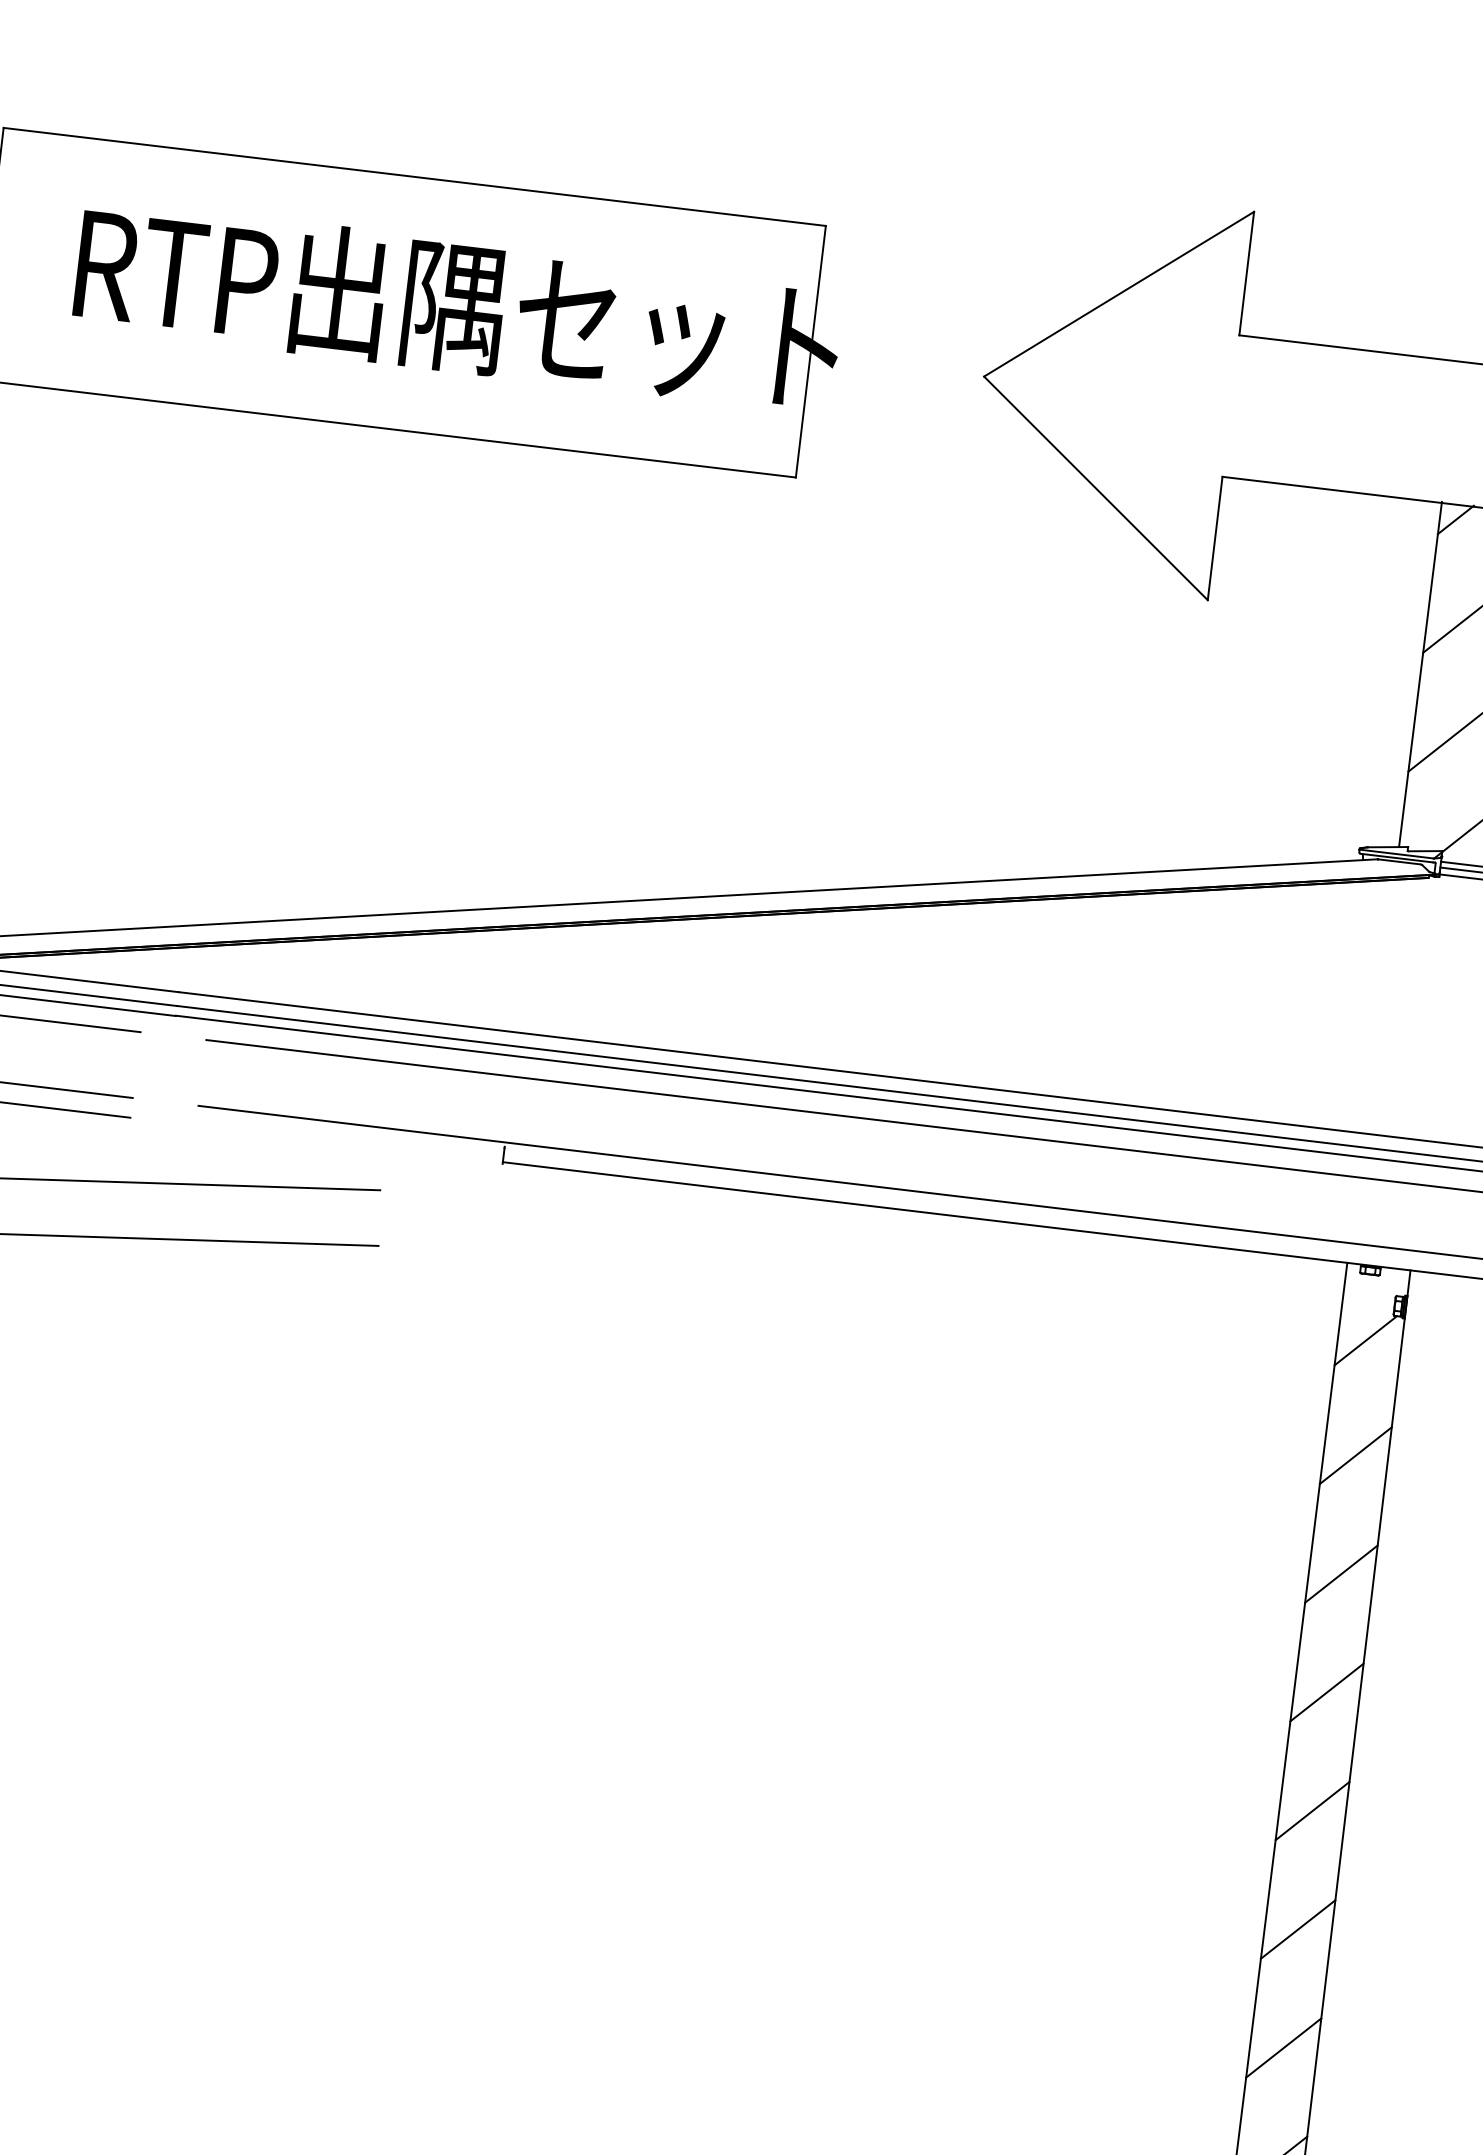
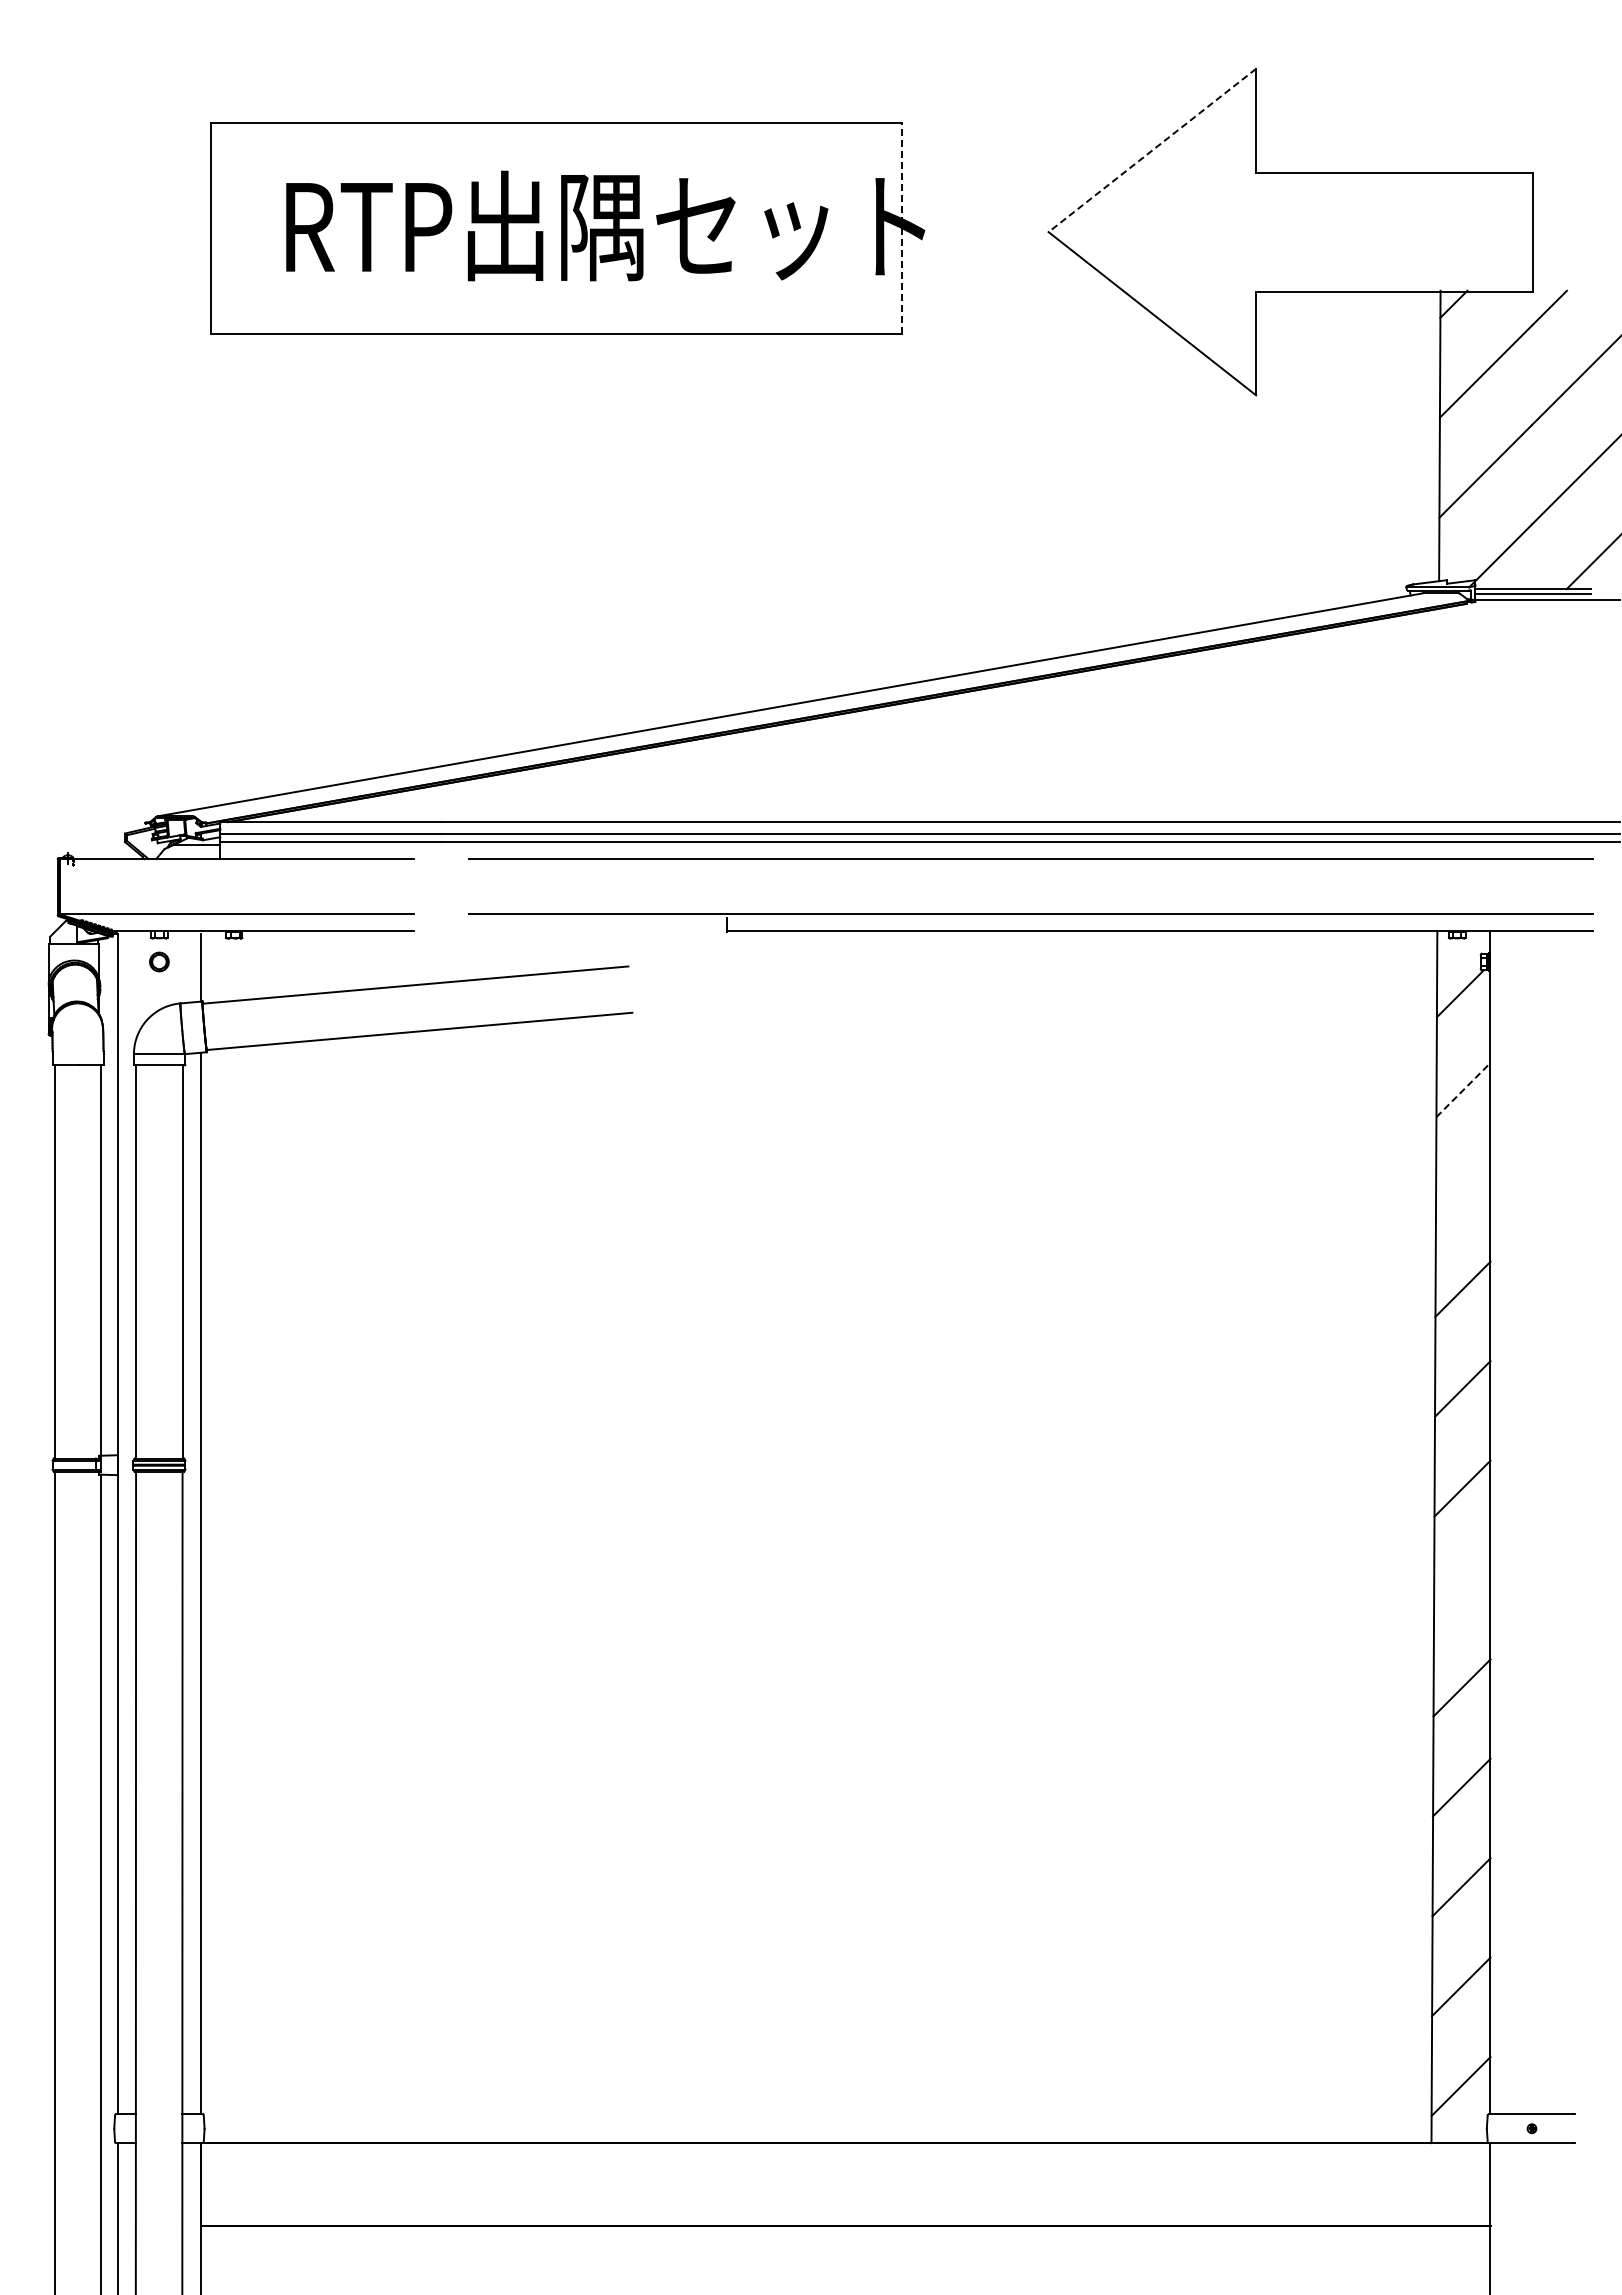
line: (1118, 294) -> (1151, 150), solid -> dashed
line: (810, 351) -> (902, 228), solid -> dashed
line: (1355, 1455) -> (1463, 1089), solid -> dashed
line: (1341, 1573) -> (1463, 1189), removed
line: (1283, 2048) -> (1462, 1588), removed

